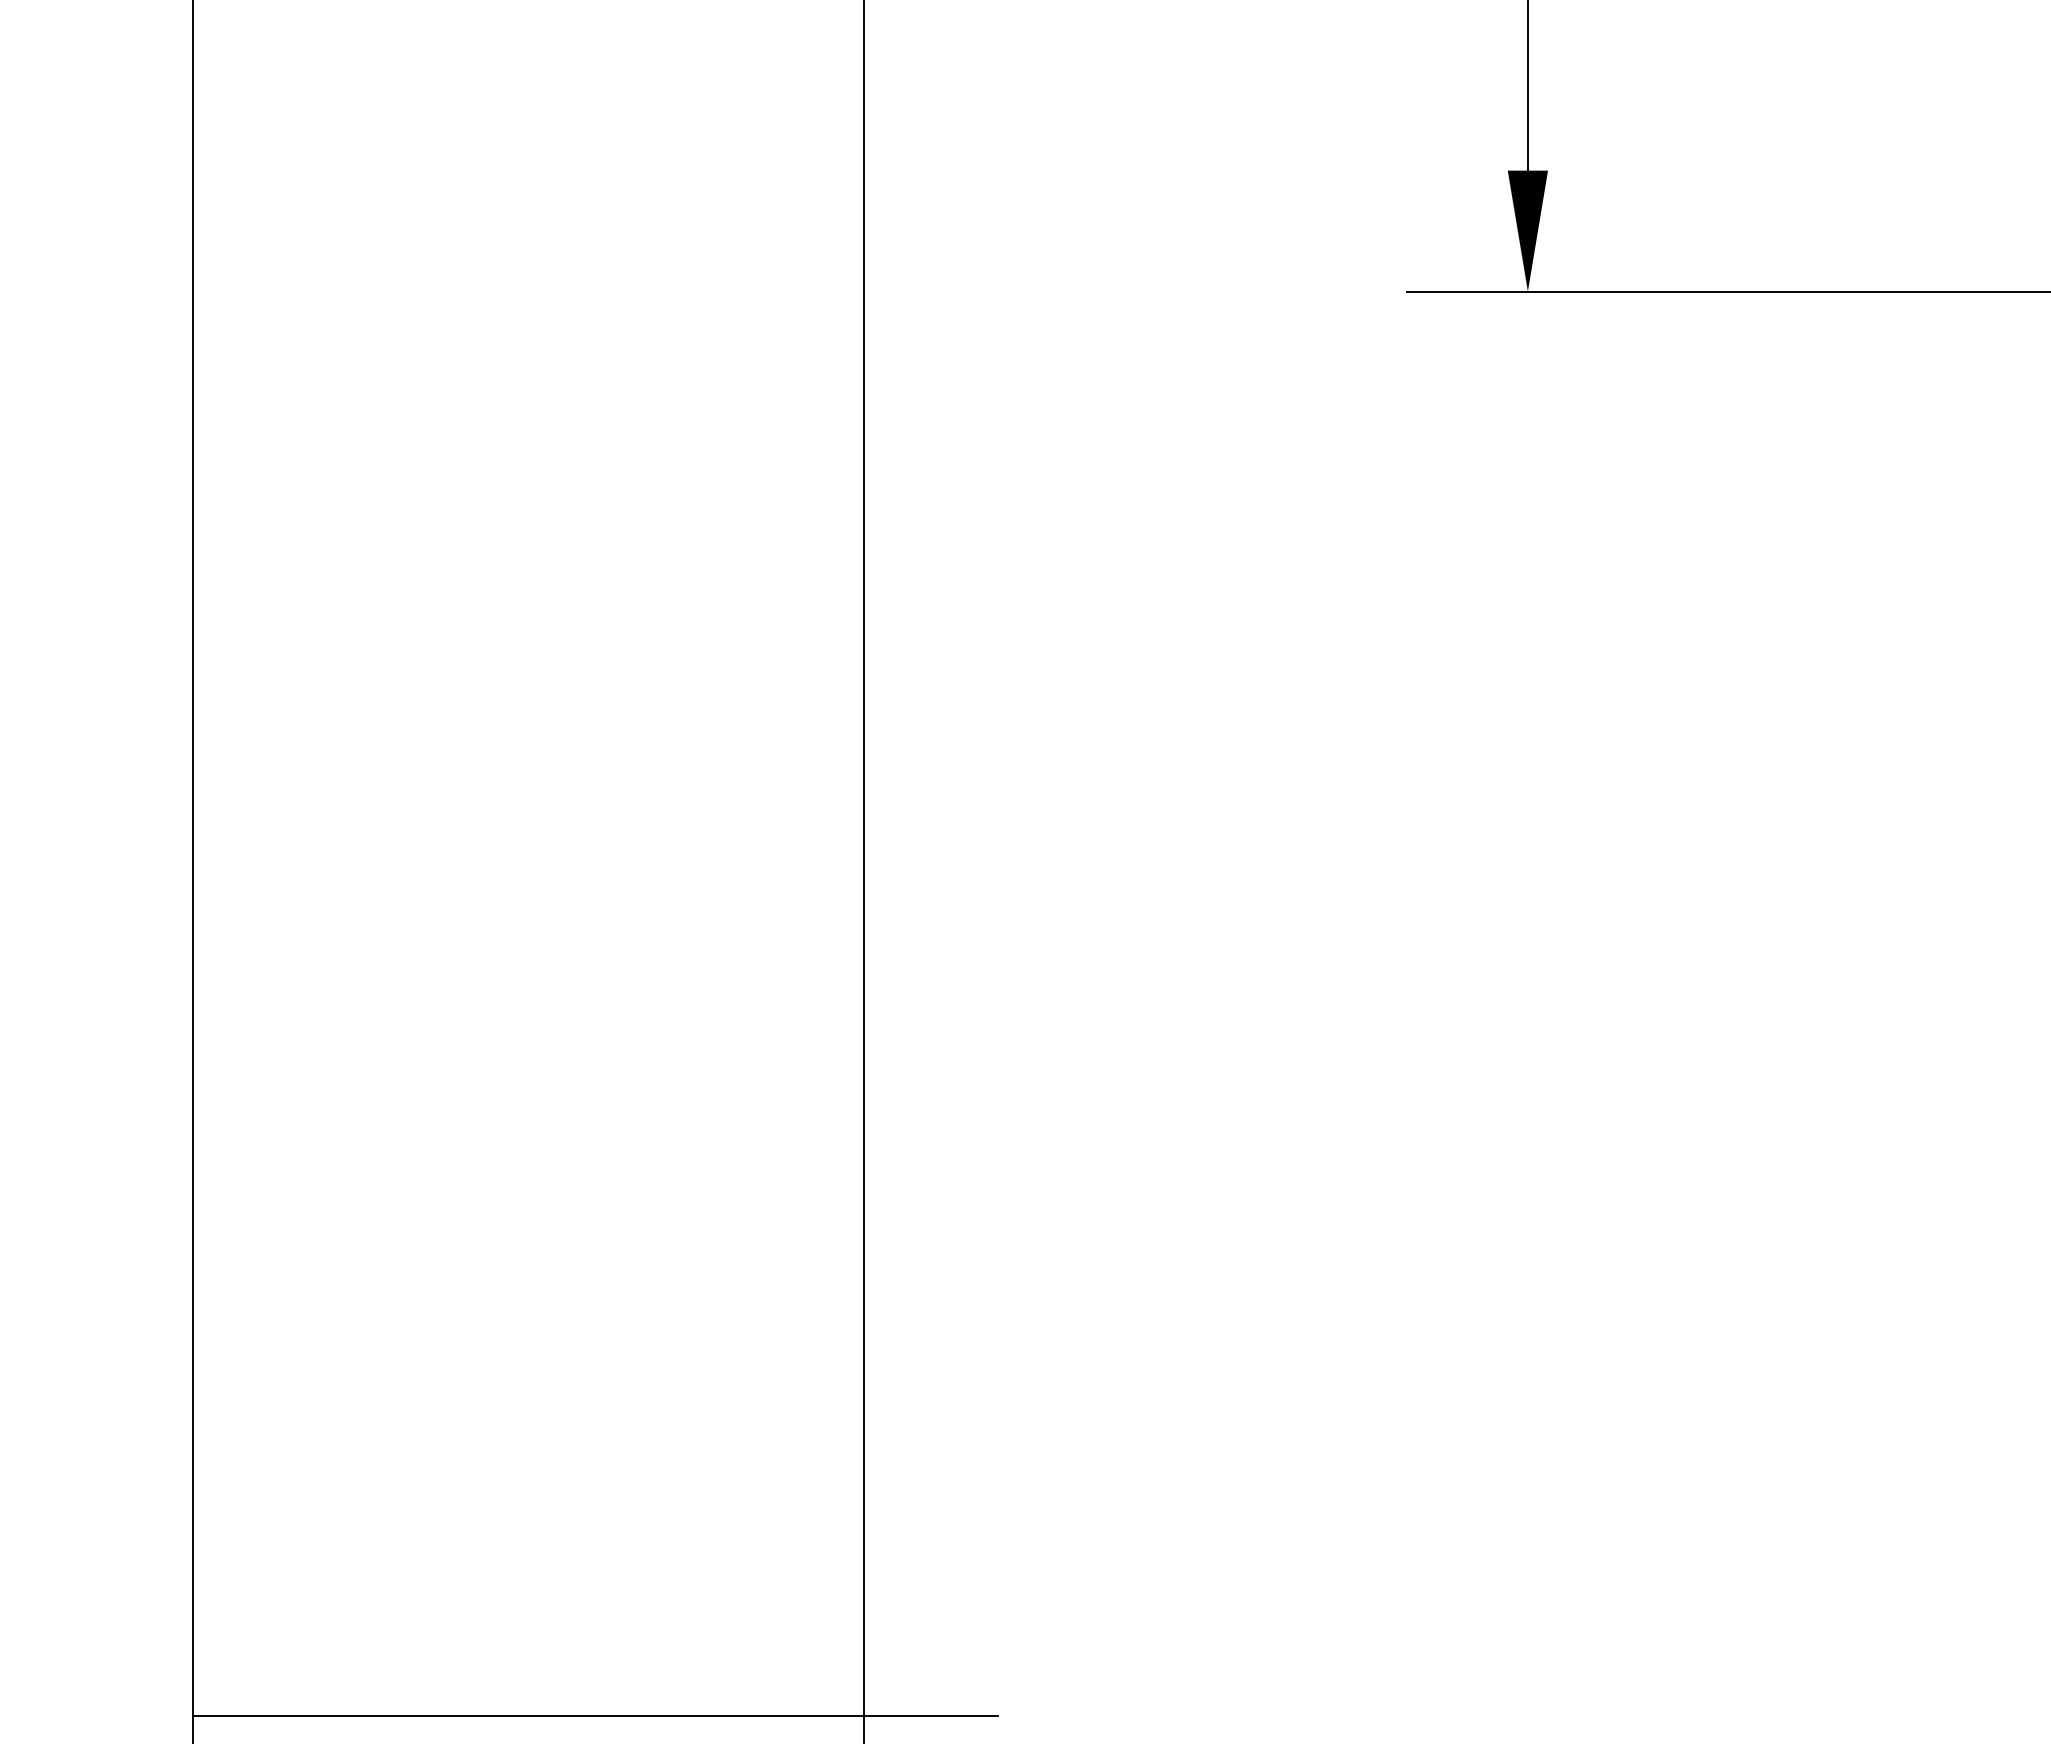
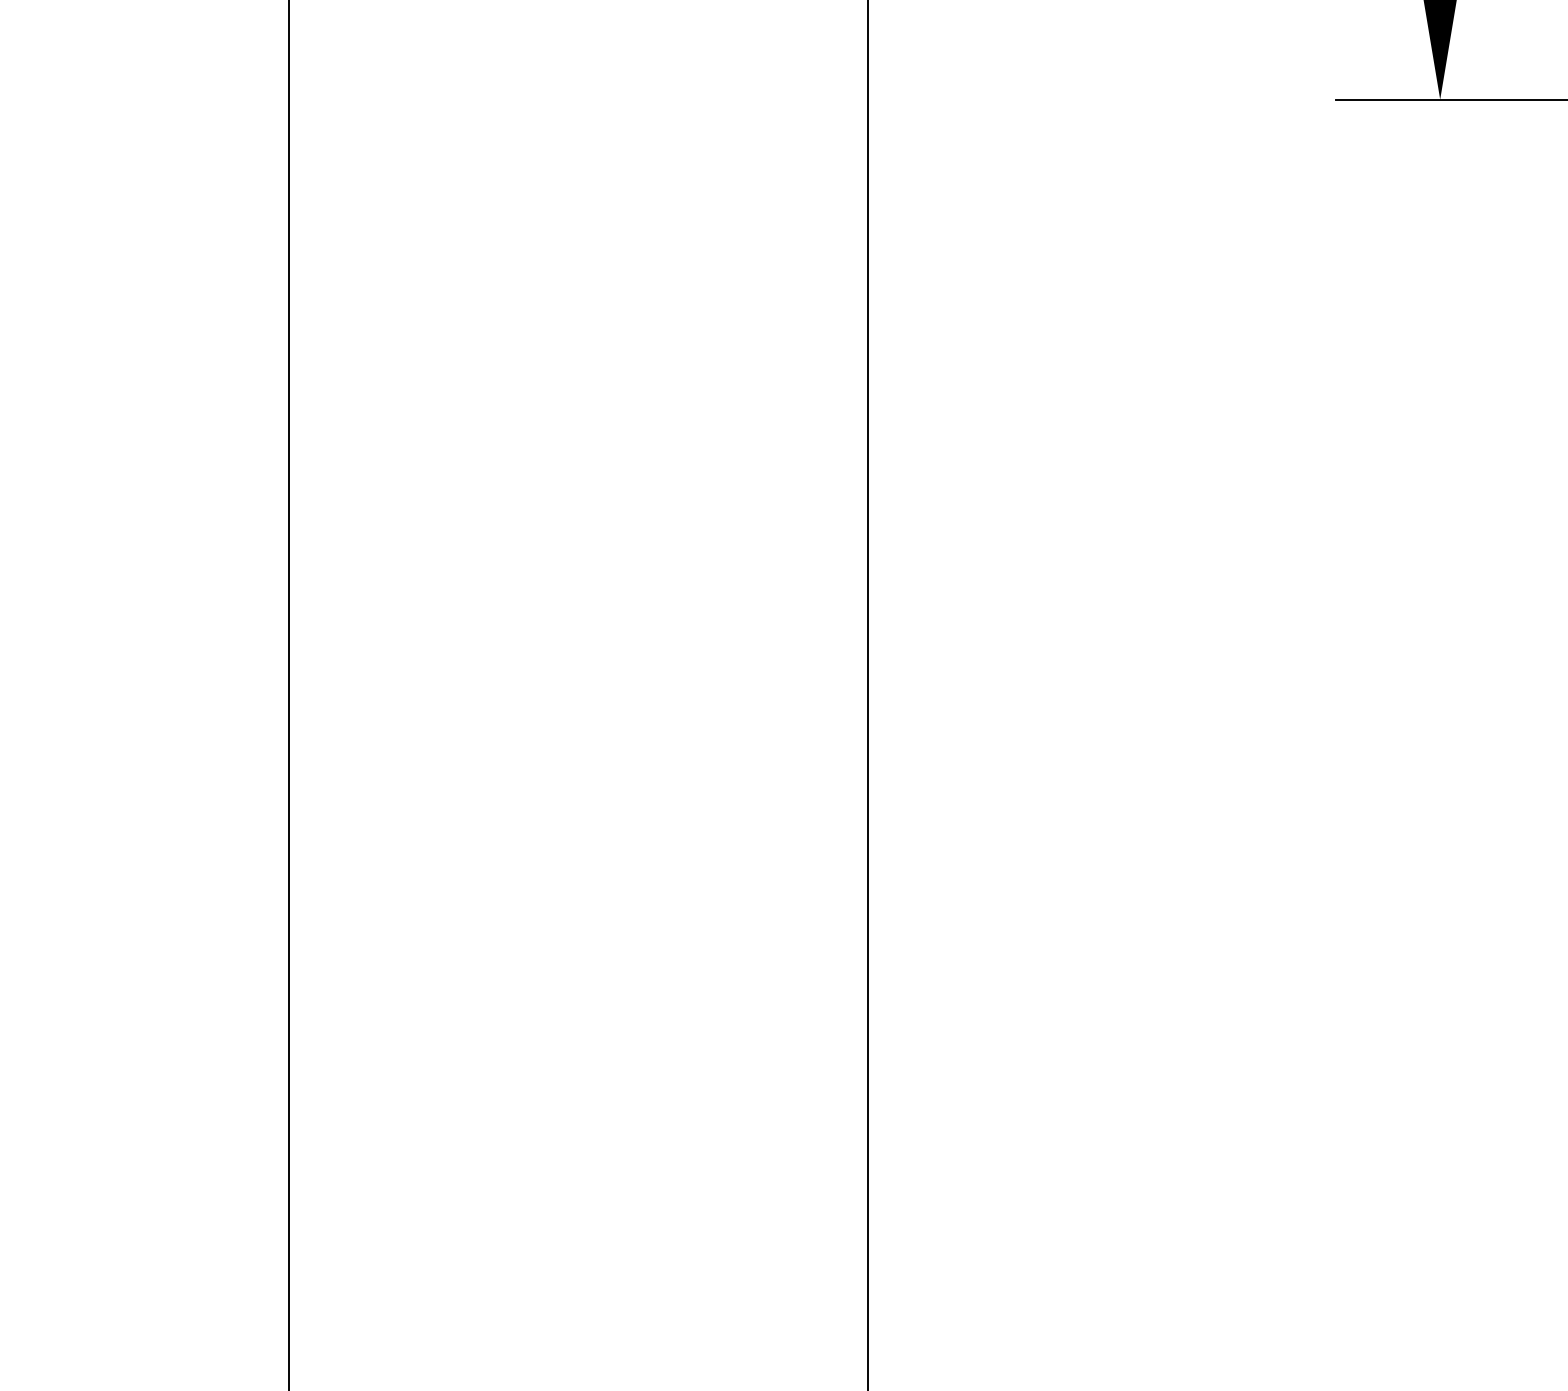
line: (595, 1716) -> (636, 1327), removed

